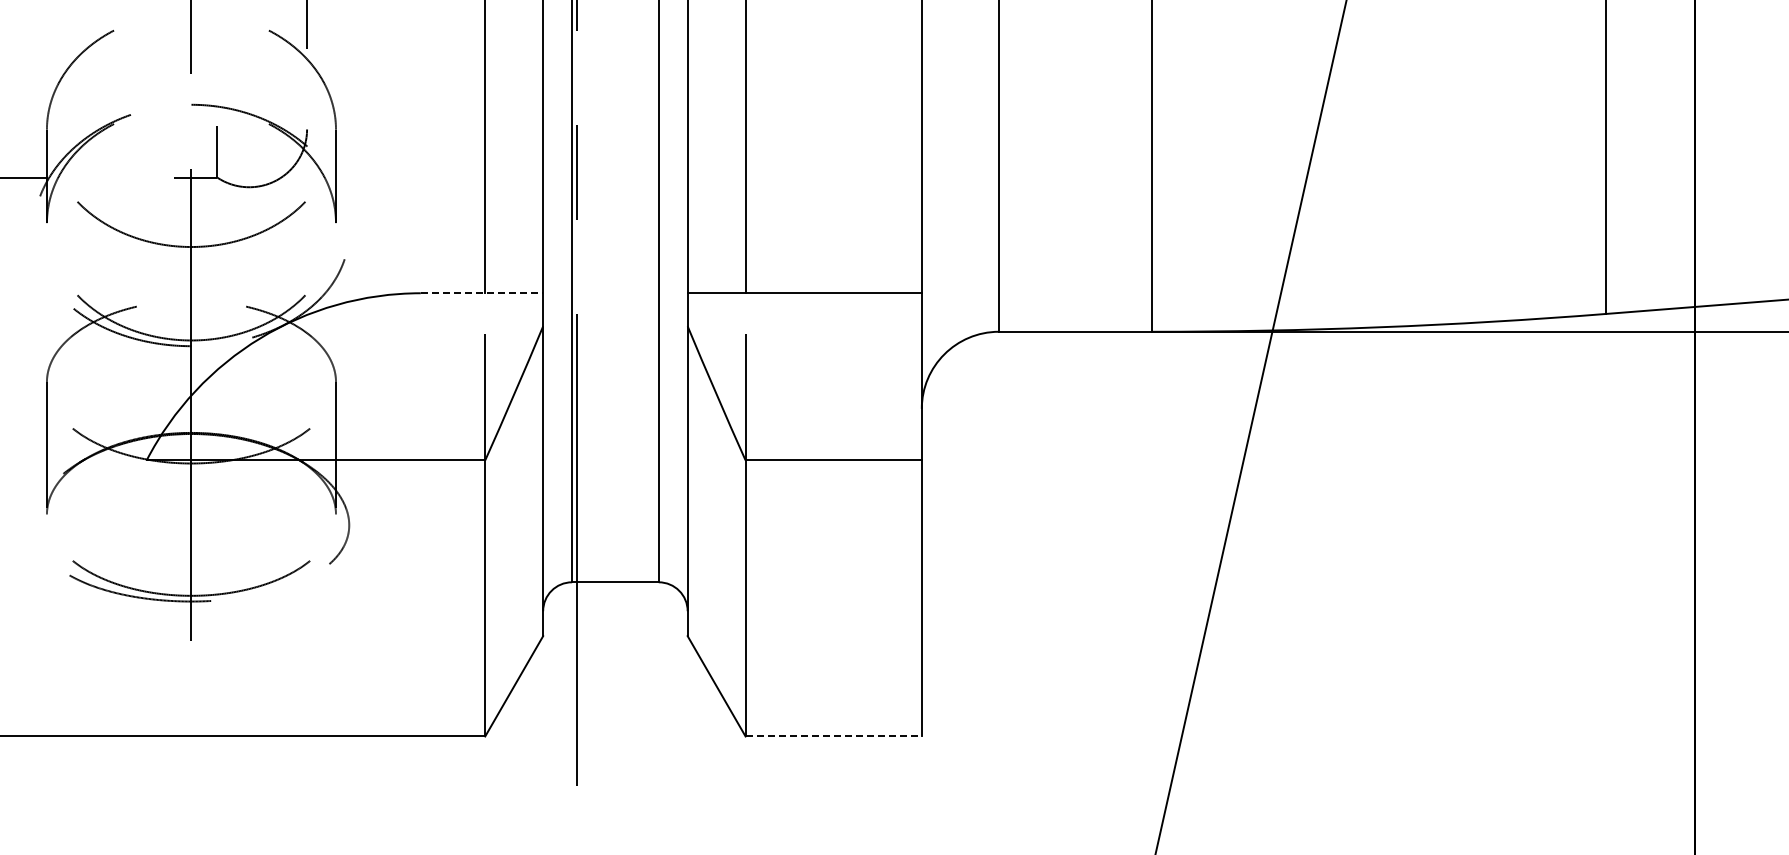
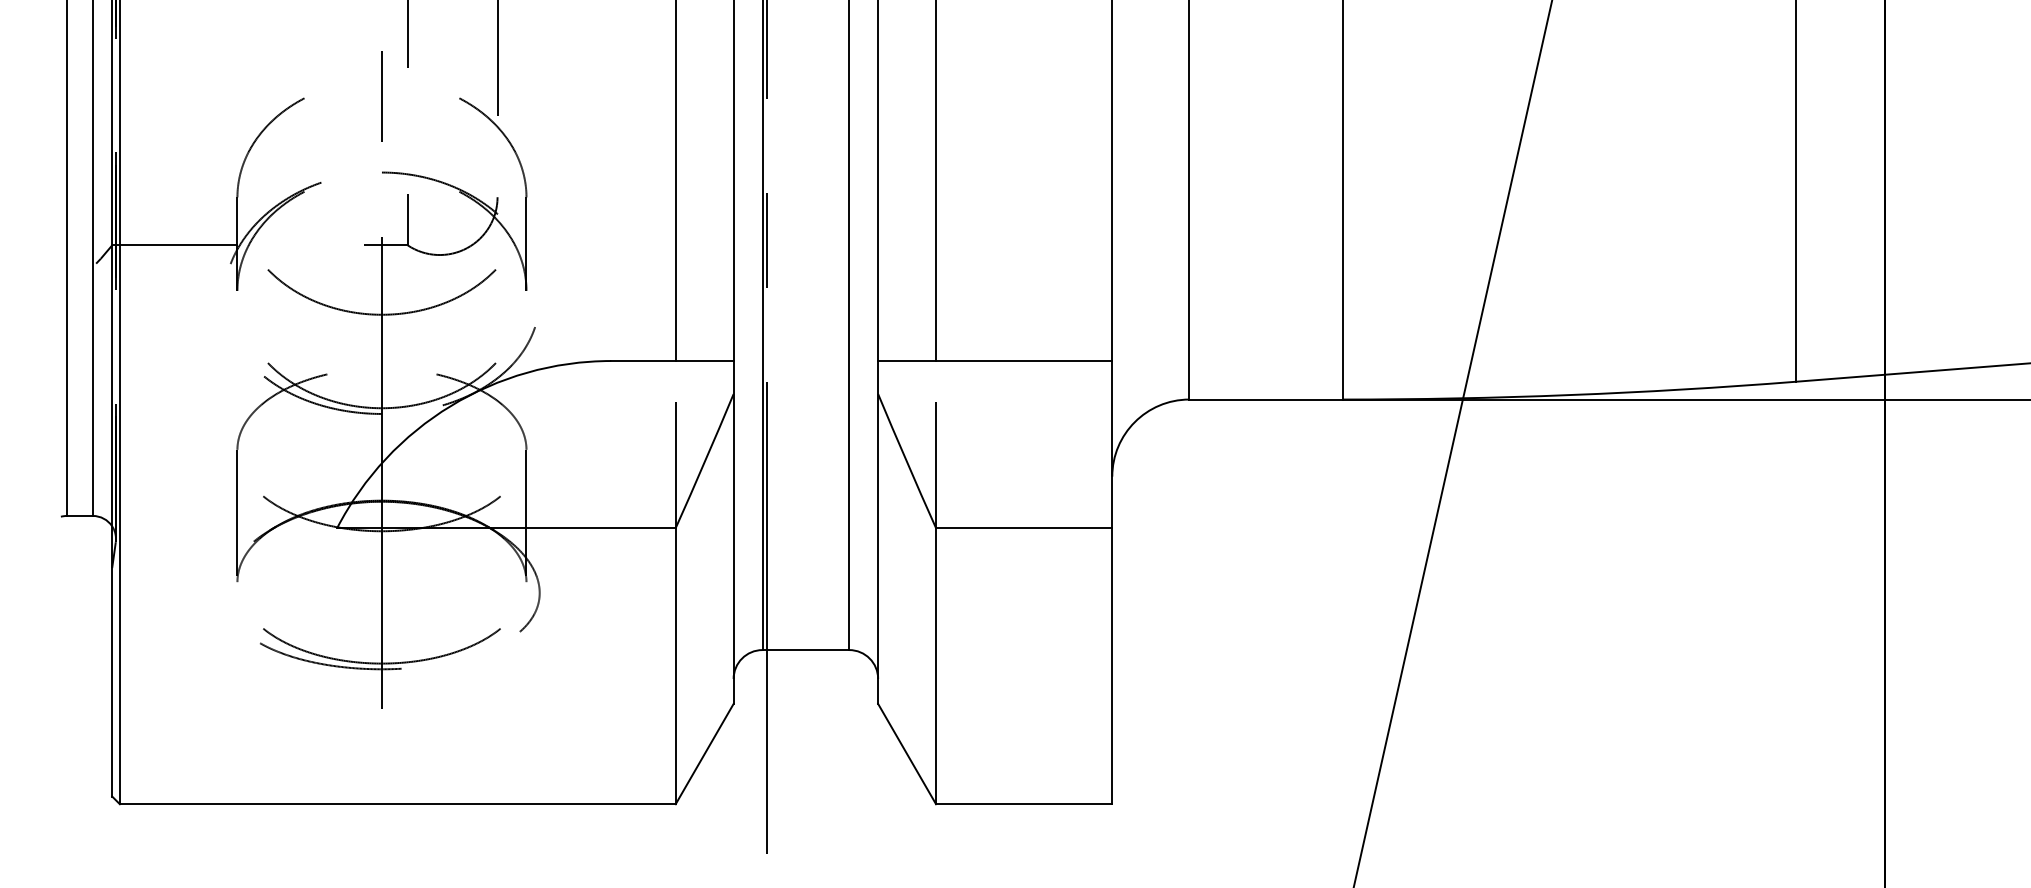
line: (482, 293) -> (672, 361), dashed -> solid
line: (834, 736) -> (1024, 804), dashed -> solid

